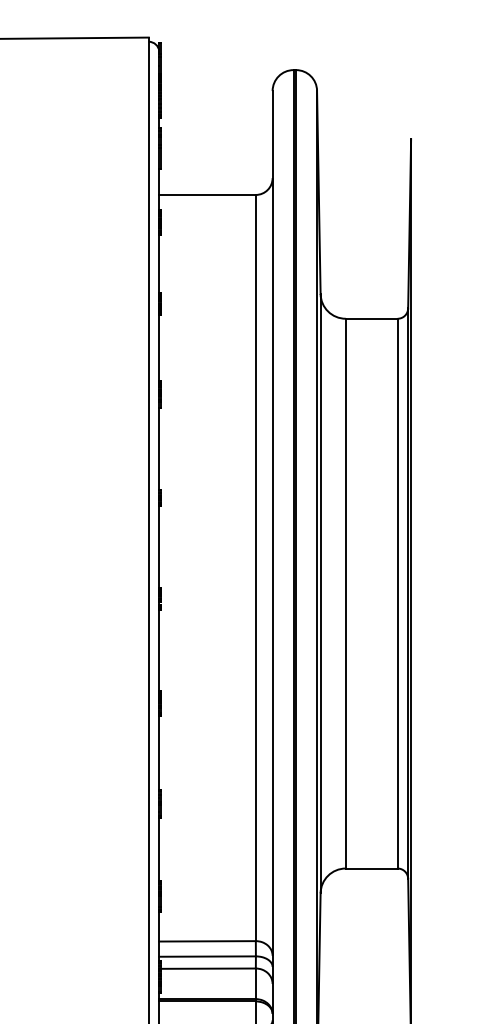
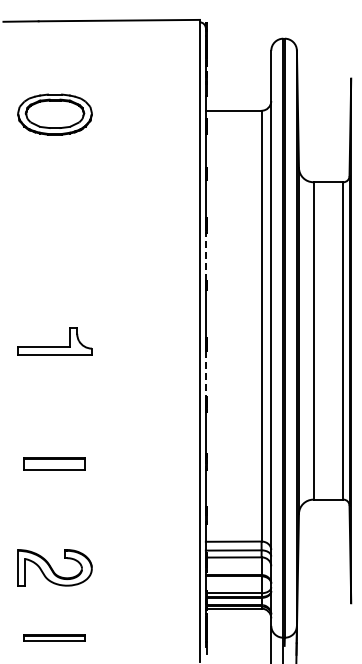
line: (158, 445) -> (205, 255), solid -> dashed
line: (158, 653) -> (205, 375), solid -> dashed

